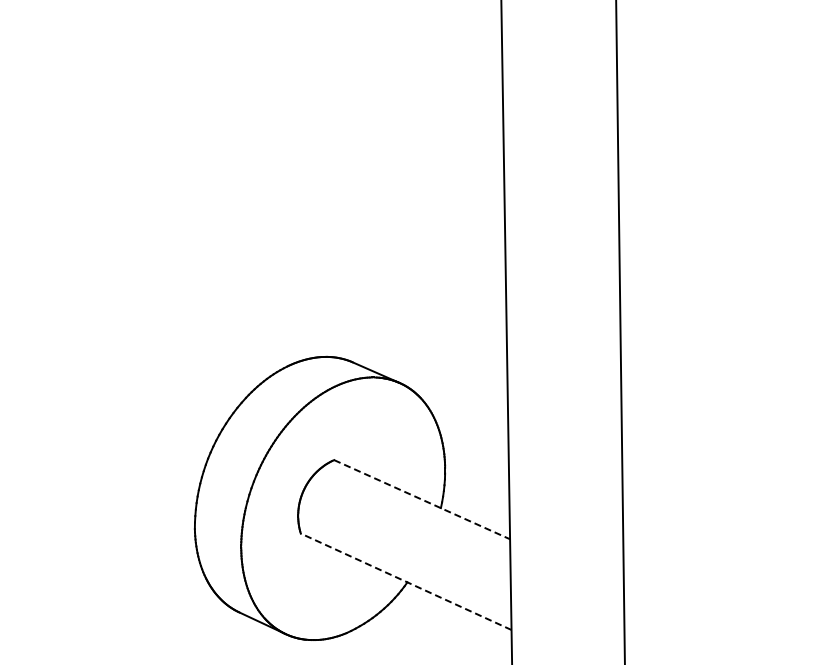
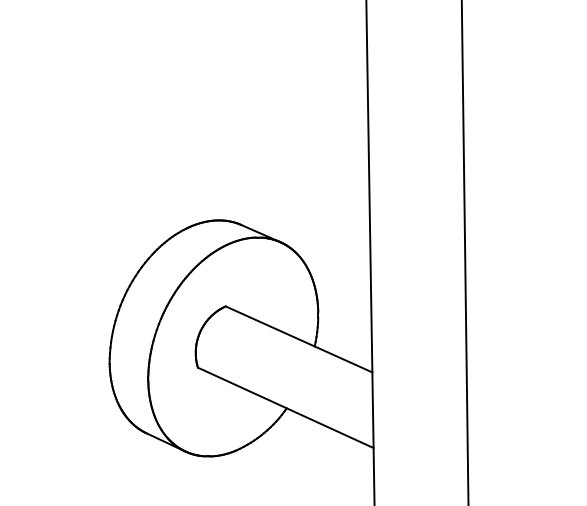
line: (422, 499) -> (299, 339), dashed -> solid
line: (406, 581) -> (286, 407), dashed -> solid

